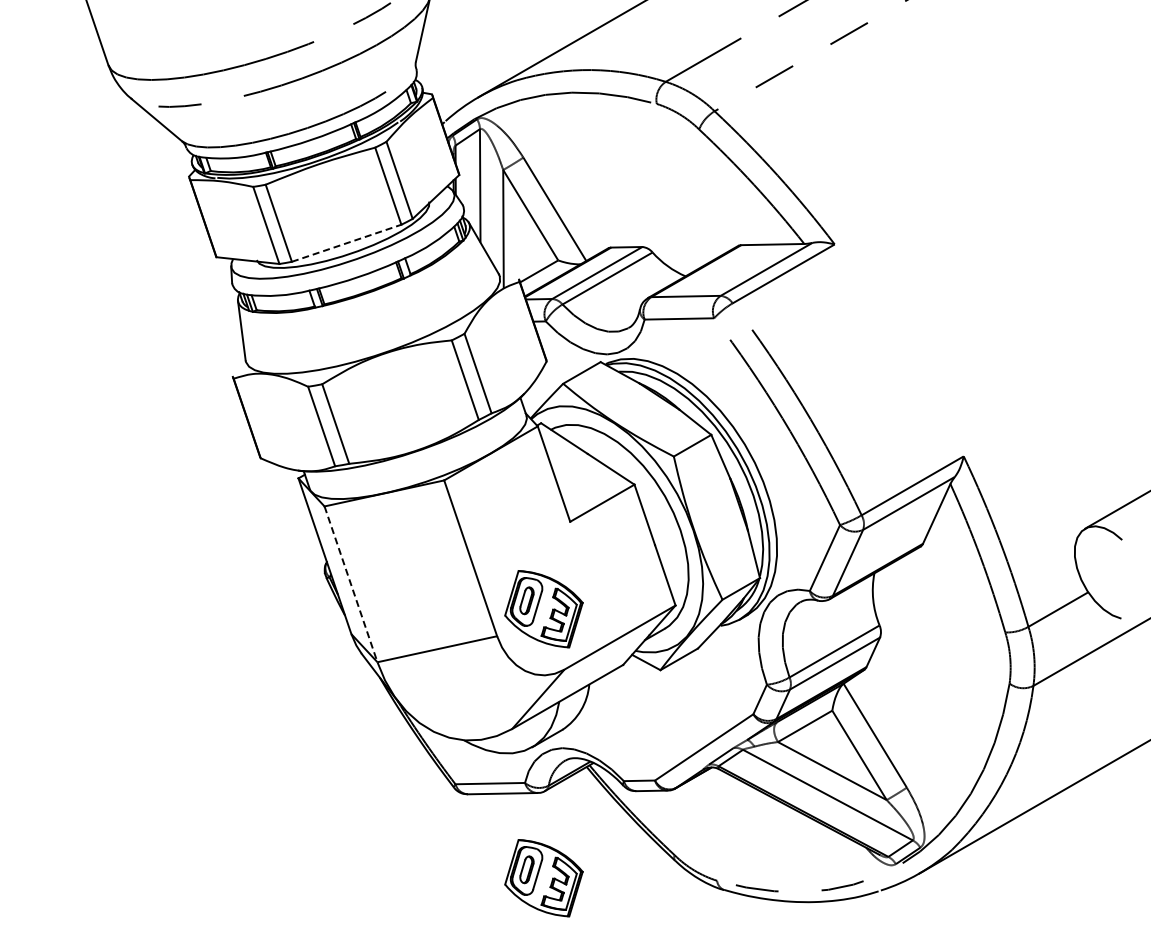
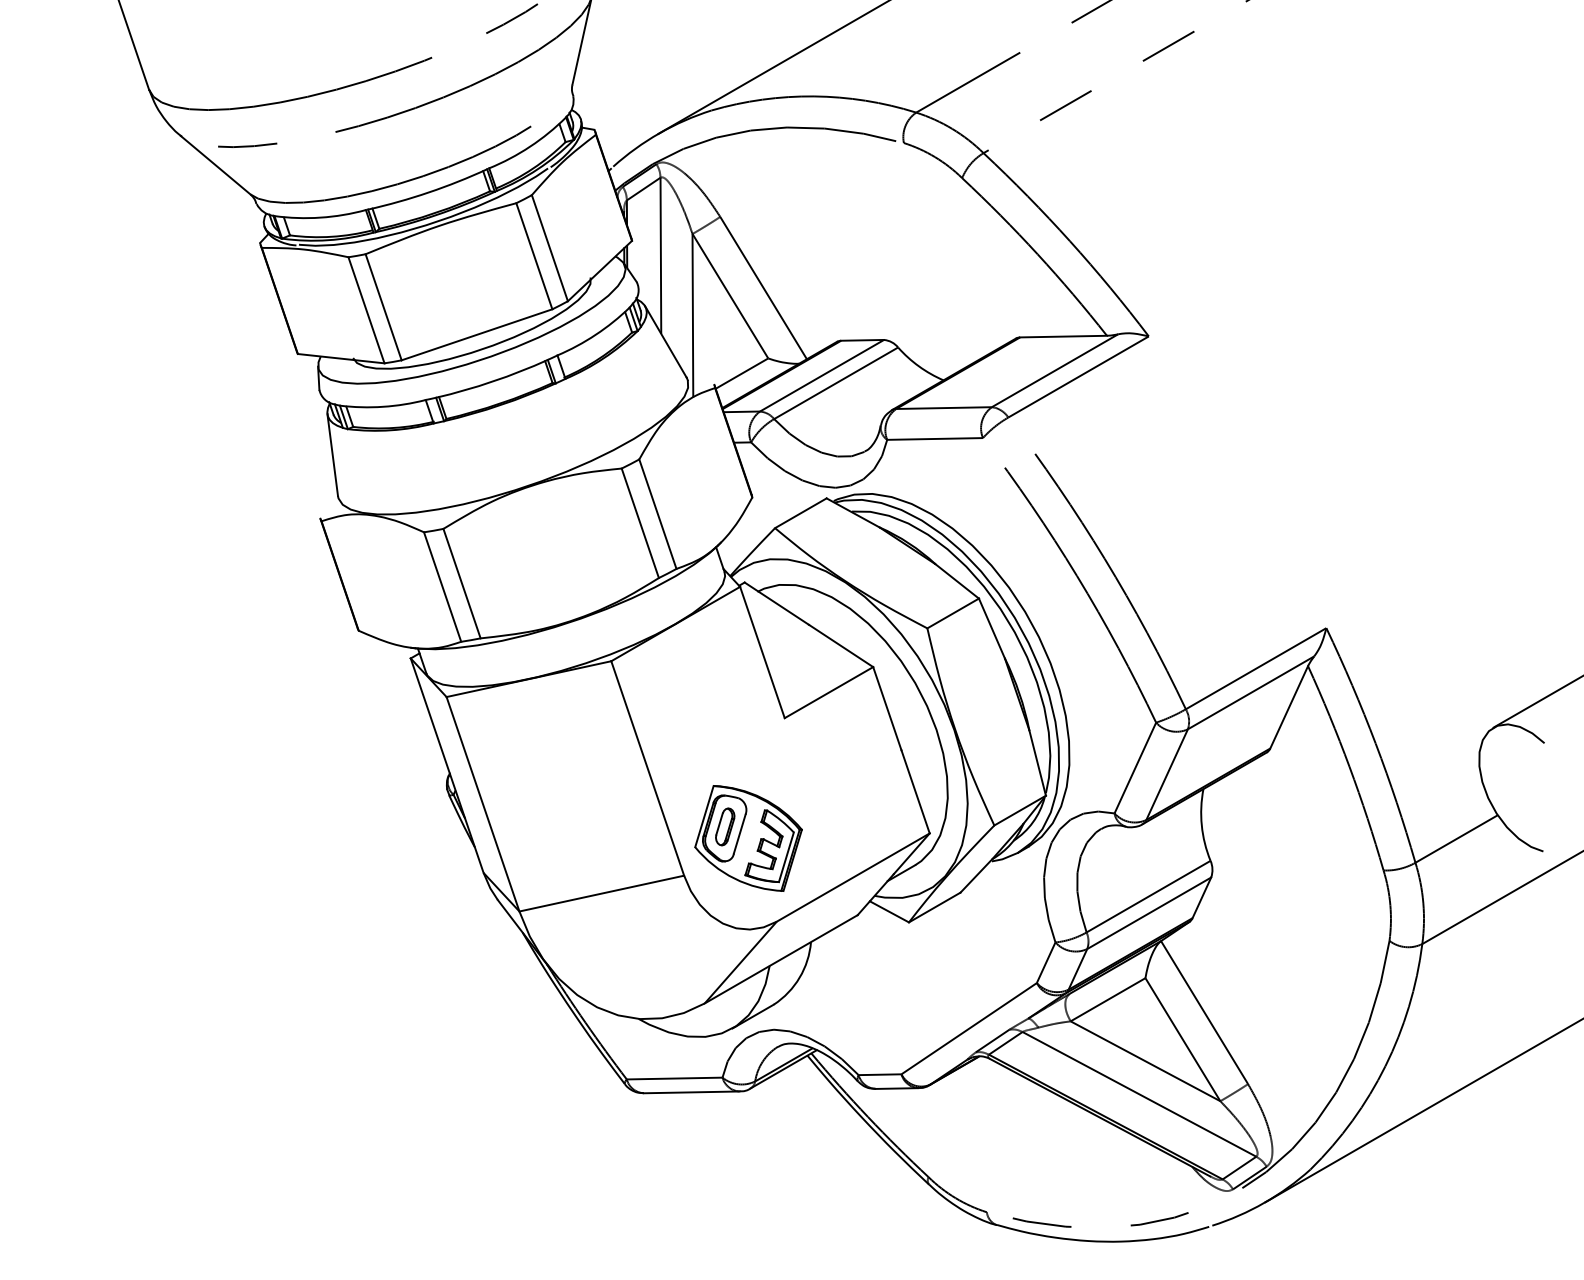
line: (346, 243) -> (476, 335), dashed -> solid
line: (351, 584) -> (483, 804), dashed -> solid
part: (543, 878) -> (747, 1209), removed

